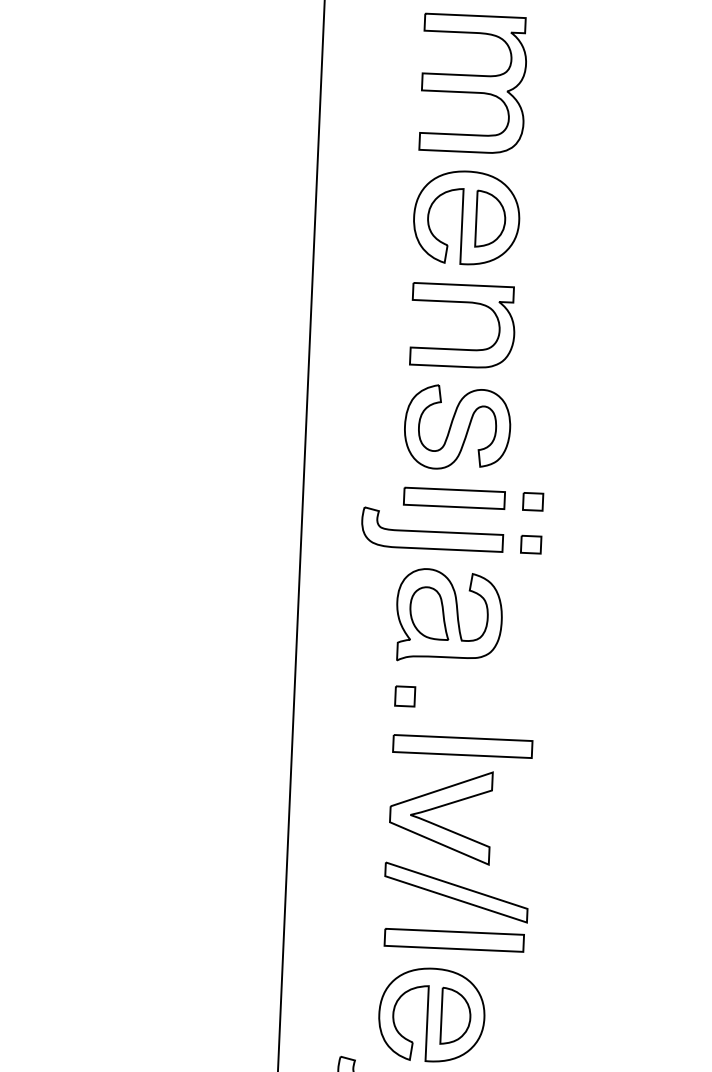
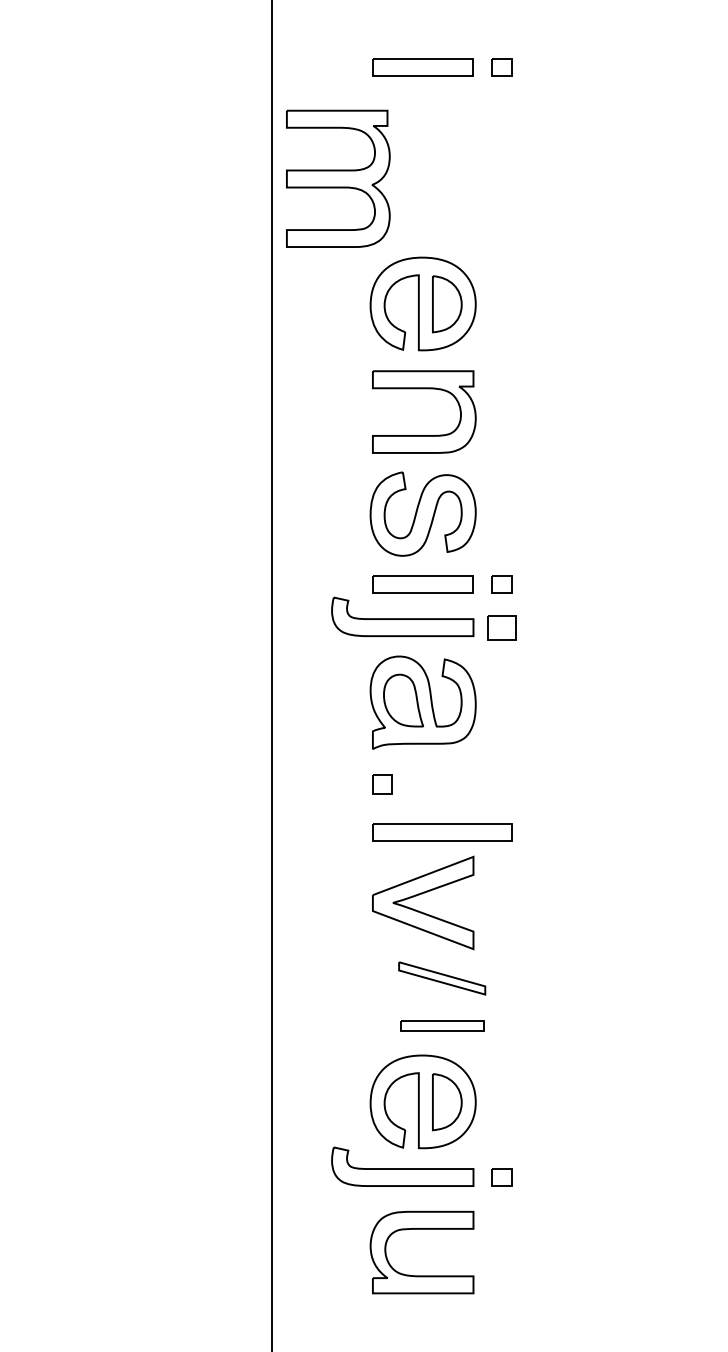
part: (473, 83) -> (338, 178), moved
part: (530, 544) -> (501, 627), size x1.4
part: (455, 892) -> (441, 978), size x0.6
part: (454, 940) -> (442, 1026), size x0.6

